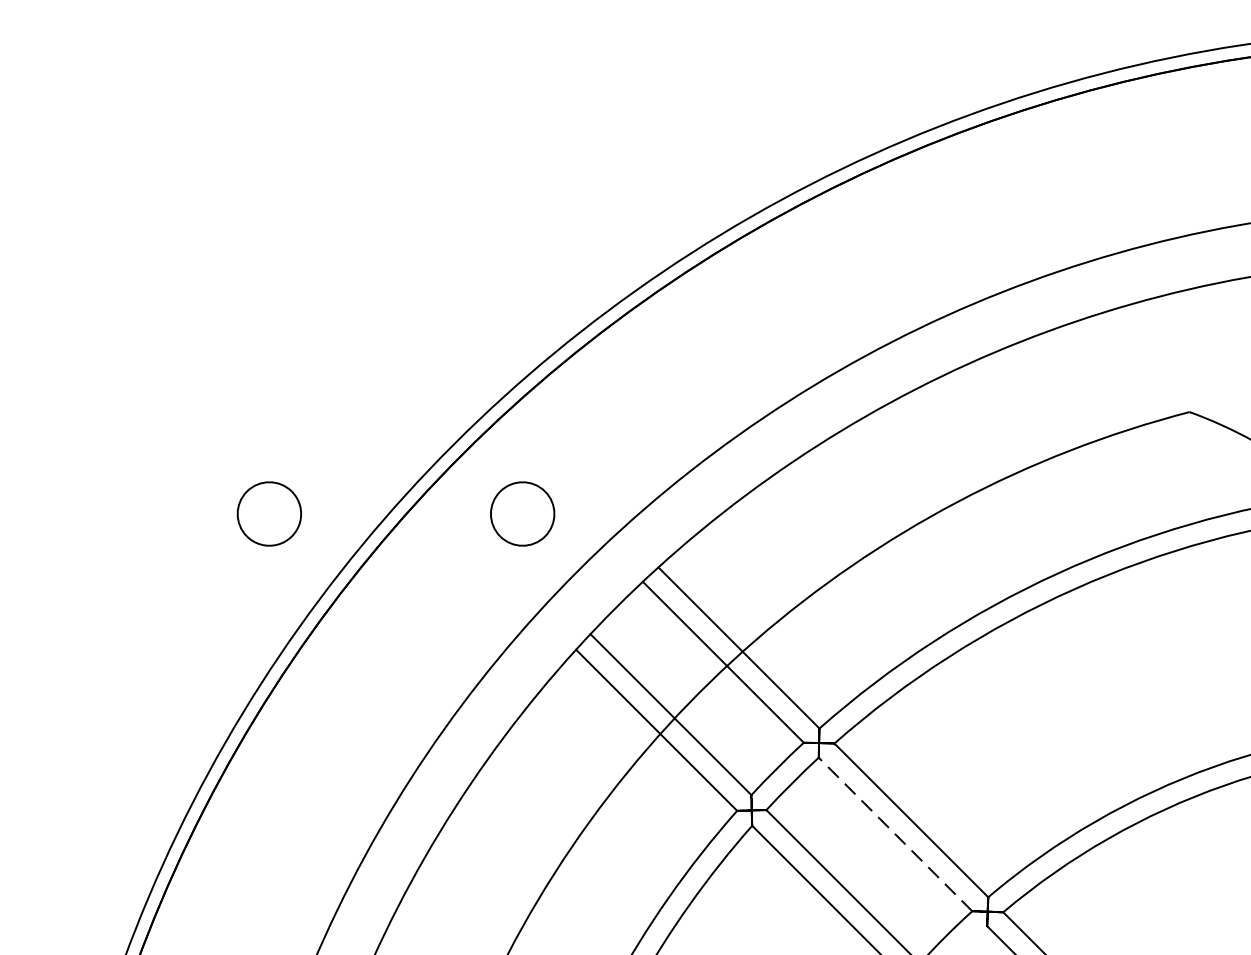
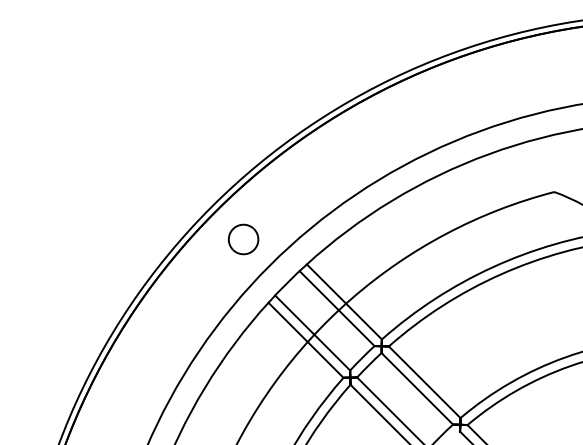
part: (269, 513) -> (125, 239), removed
line: (895, 833) -> (417, 388), dashed -> solid

